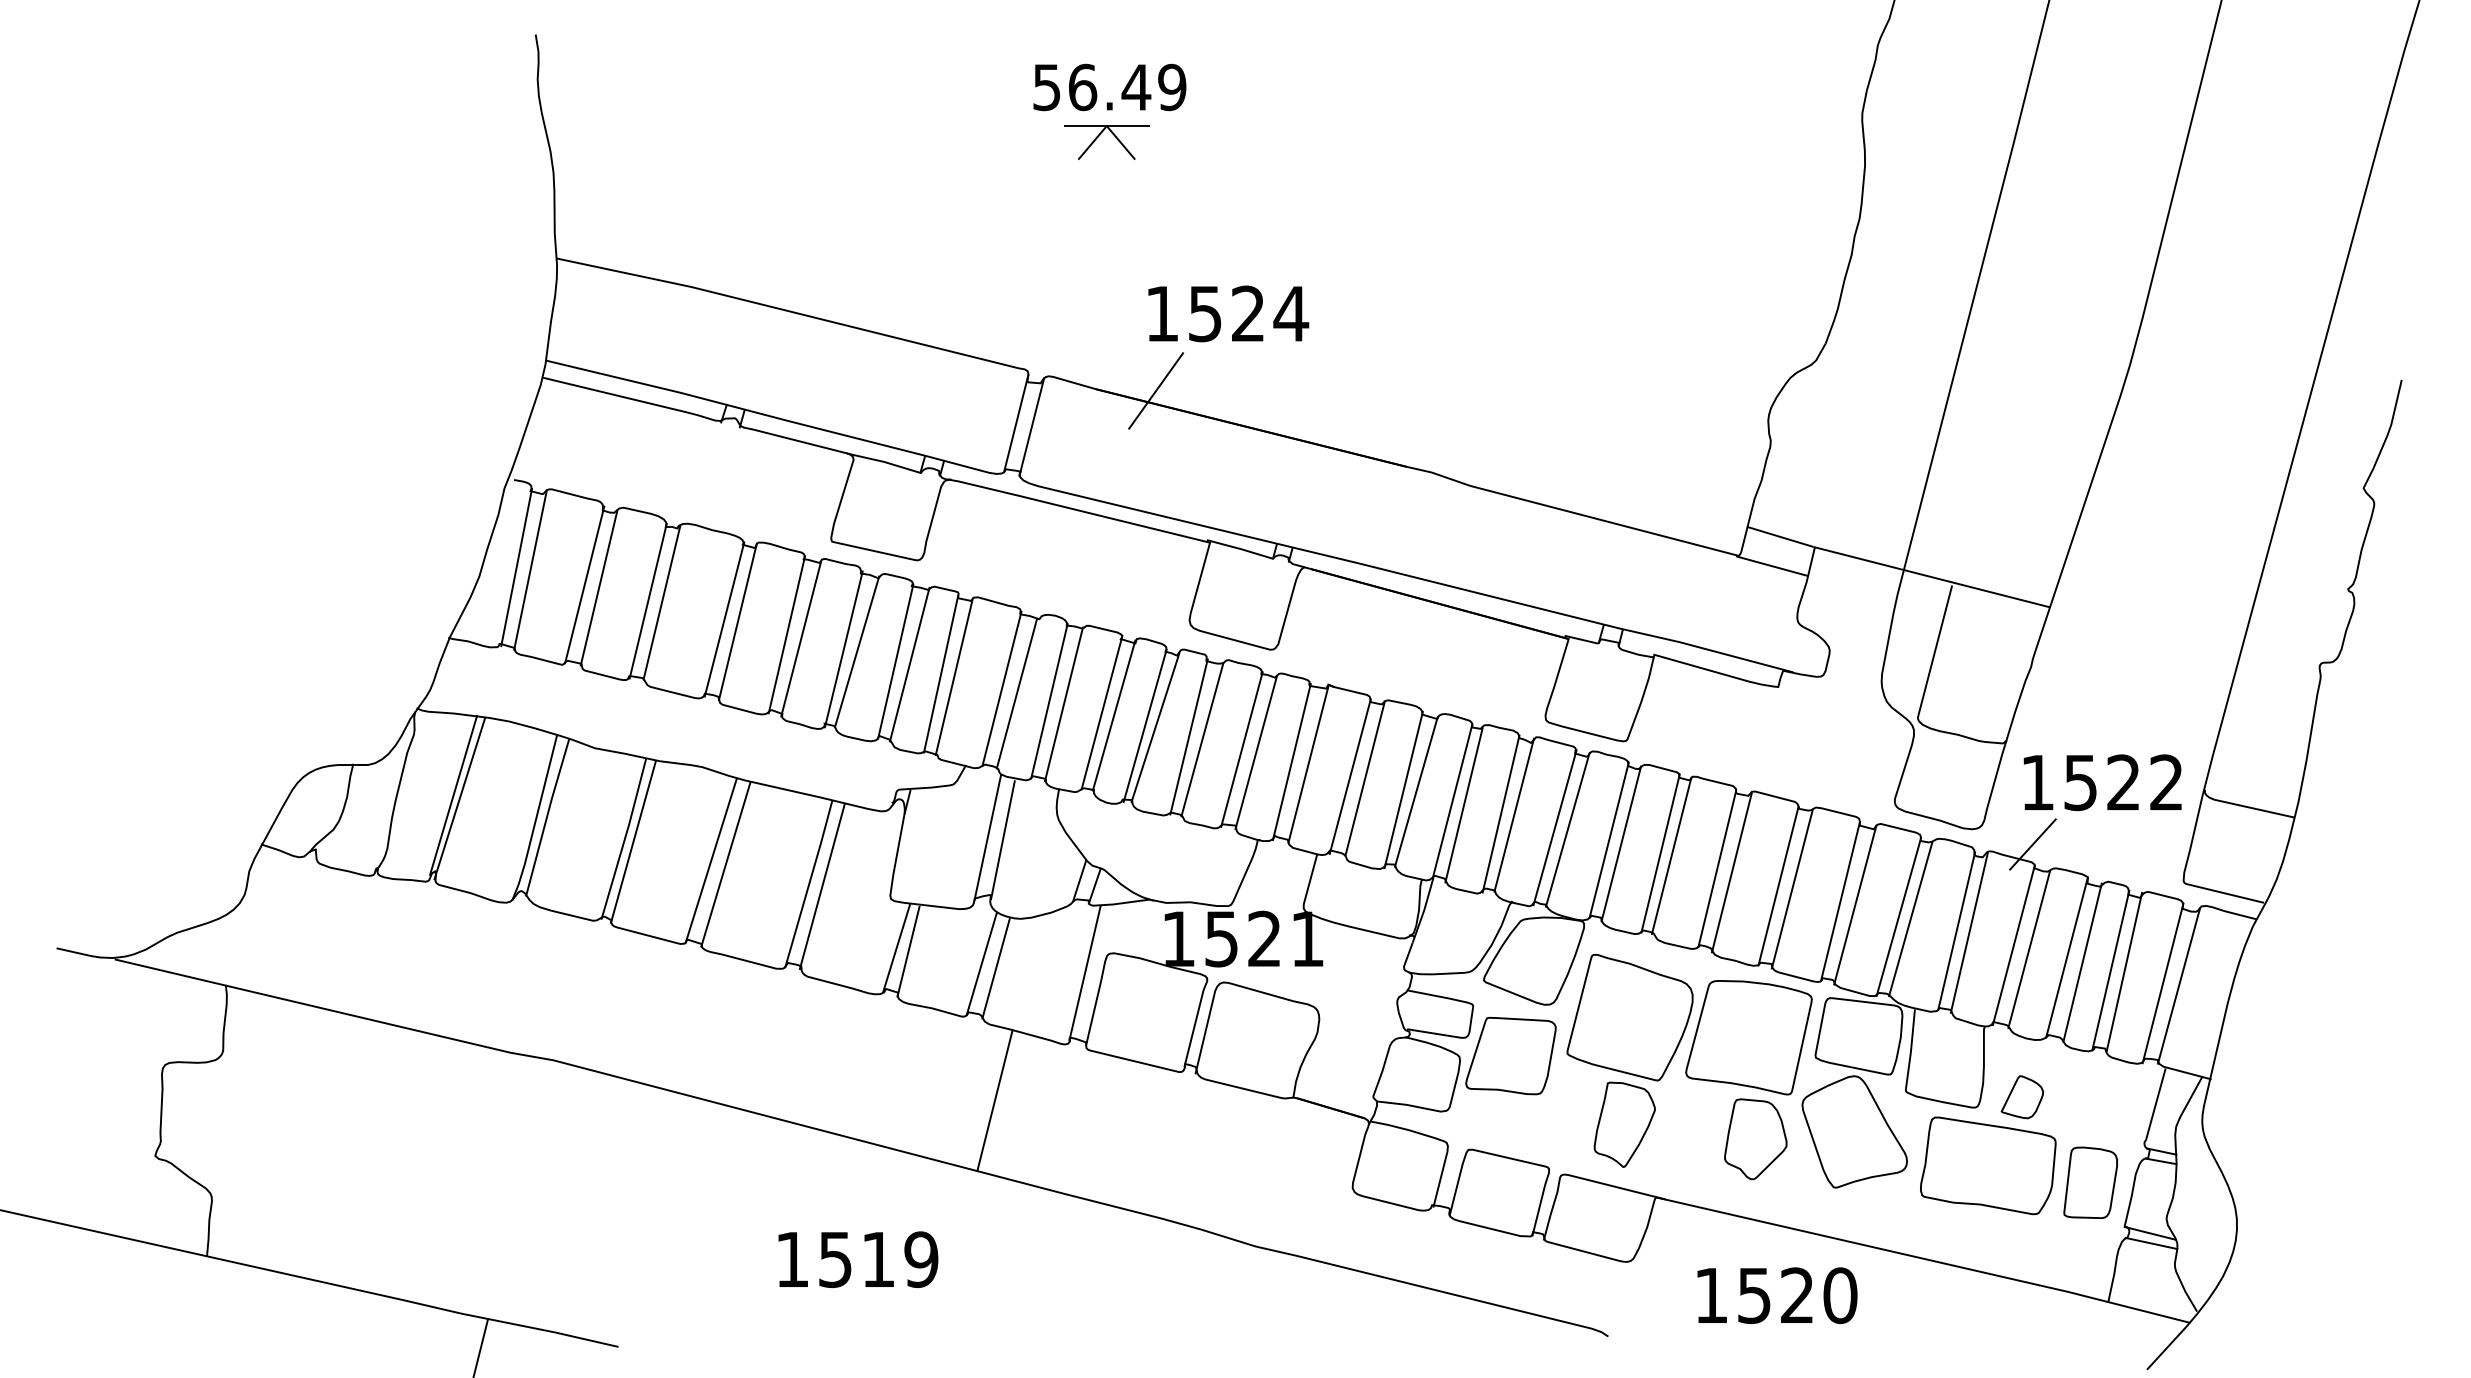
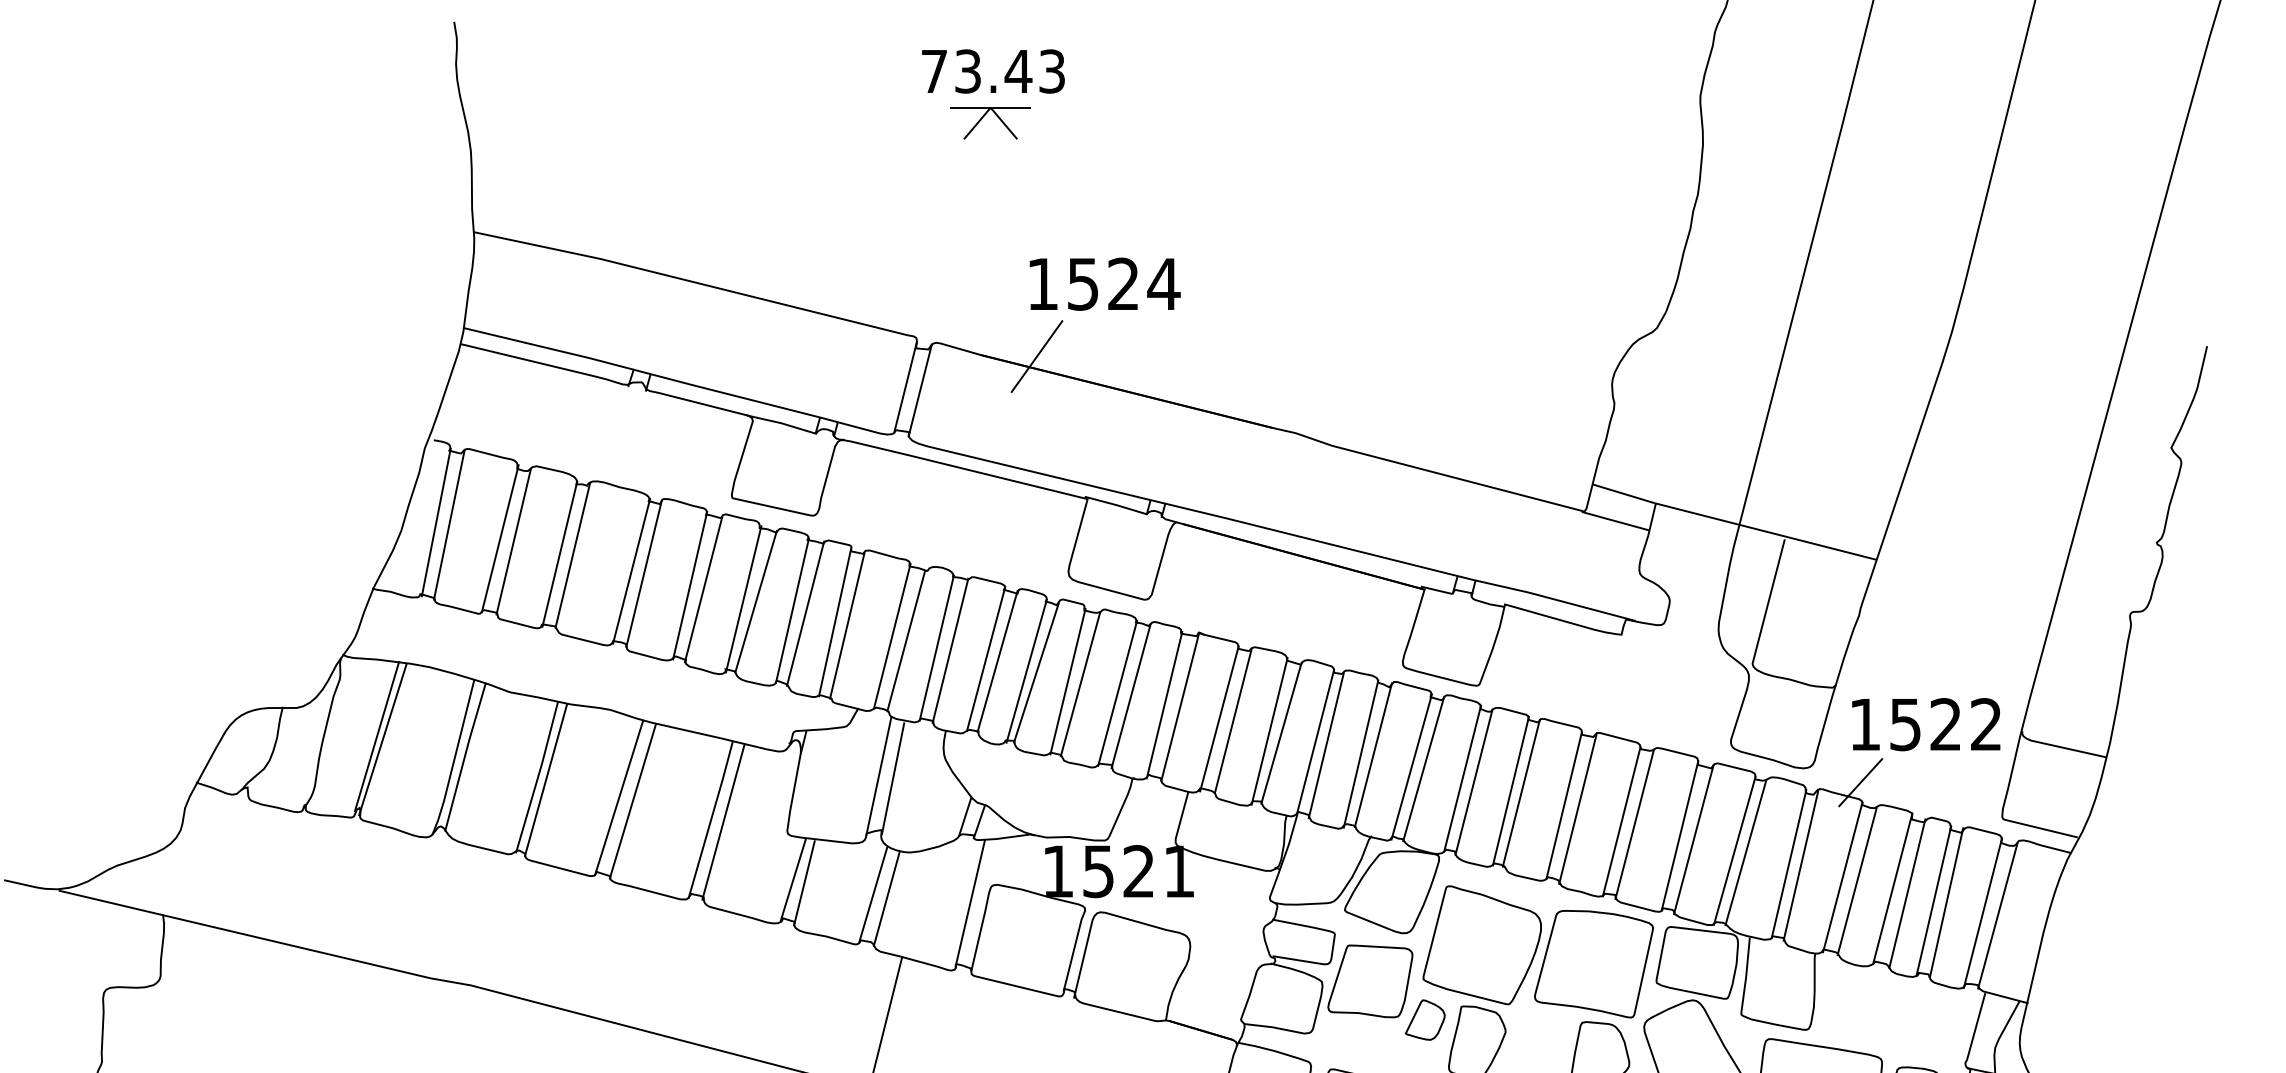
text: (1109, 87) -> (993, 71), 56.49 -> 73.43
part: (2022, 1097) -> (1425, 1020), moved

